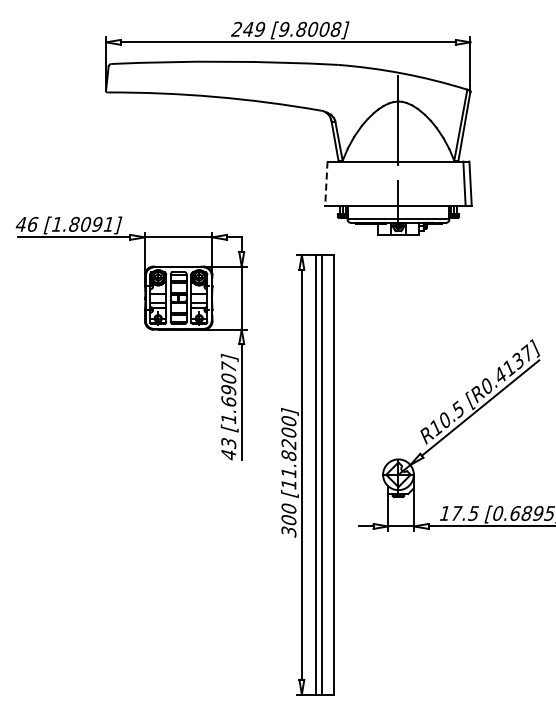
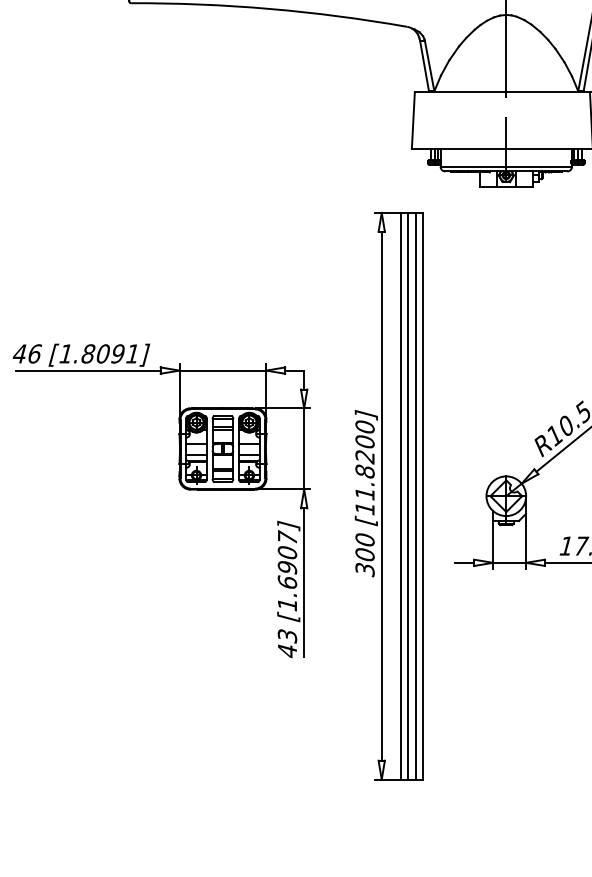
line: (326, 184) -> (413, 121), dashed -> solid
part: (145, 326) -> (180, 485), moved
line: (328, 474) -> (416, 495), added

